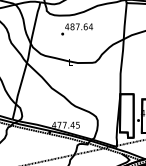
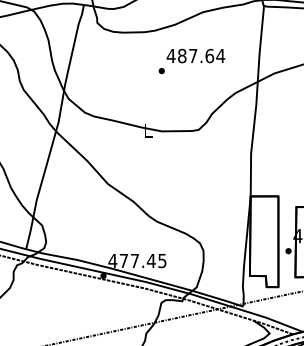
text: (77, 29) -> (192, 61), moved

